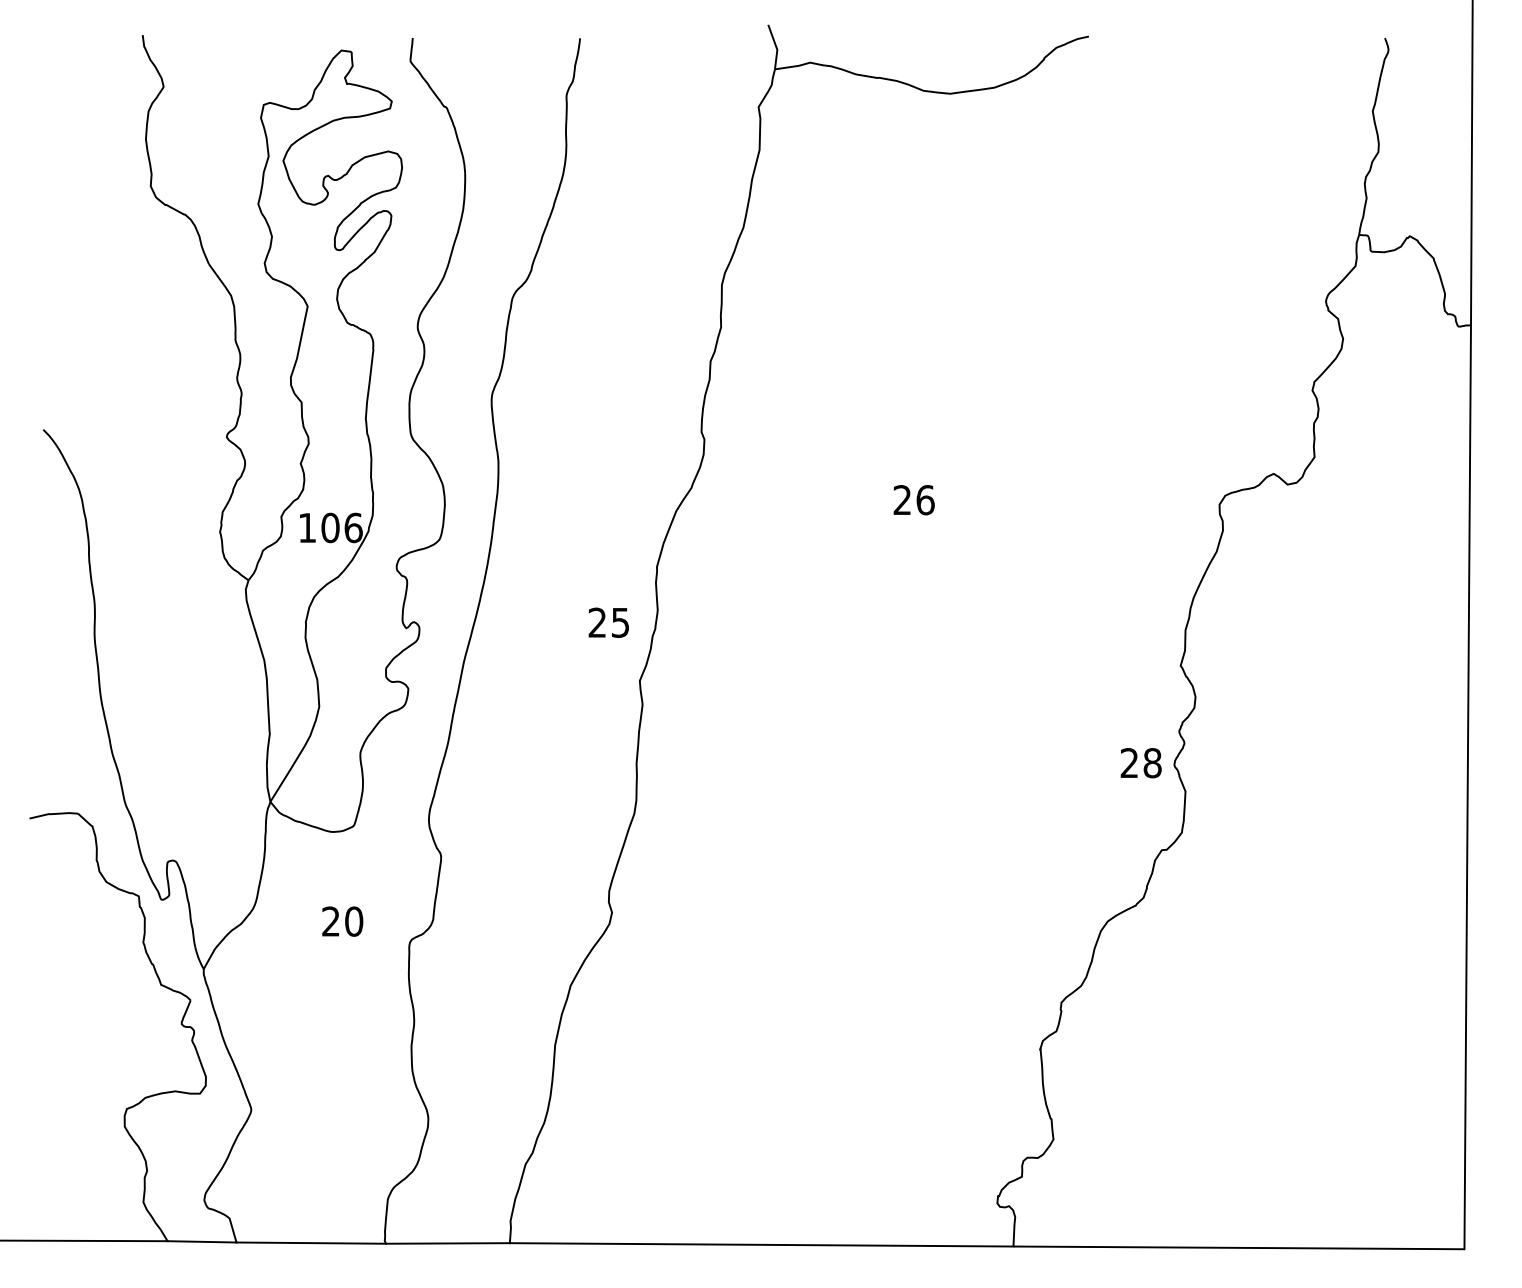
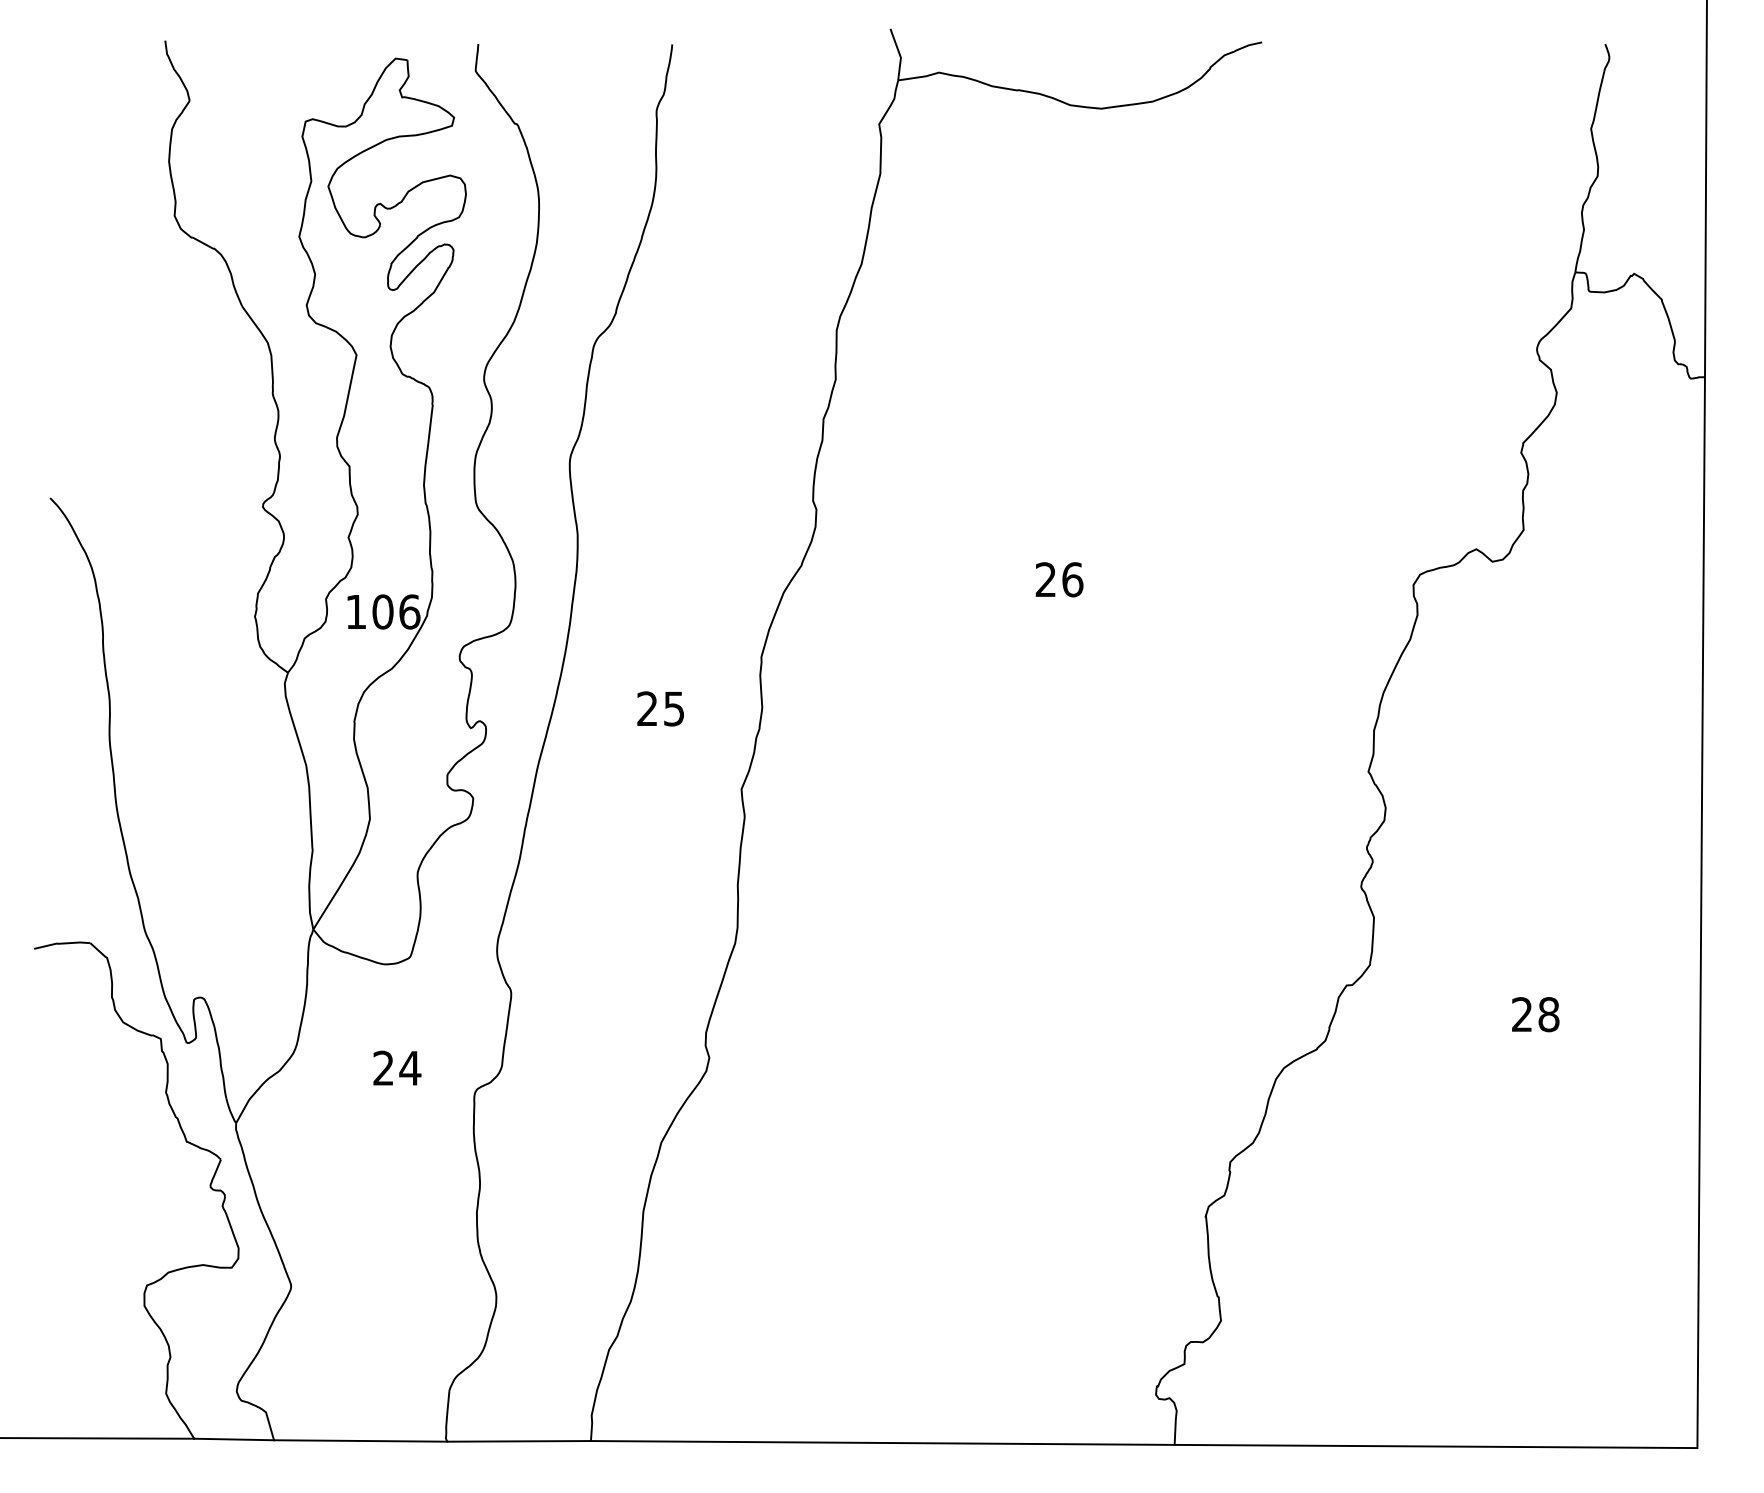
text: (608, 622) -> (660, 708), moved
text: (1141, 763) -> (1535, 1014), moved
text: (354, 920) -> (410, 1067), 20 -> 24

